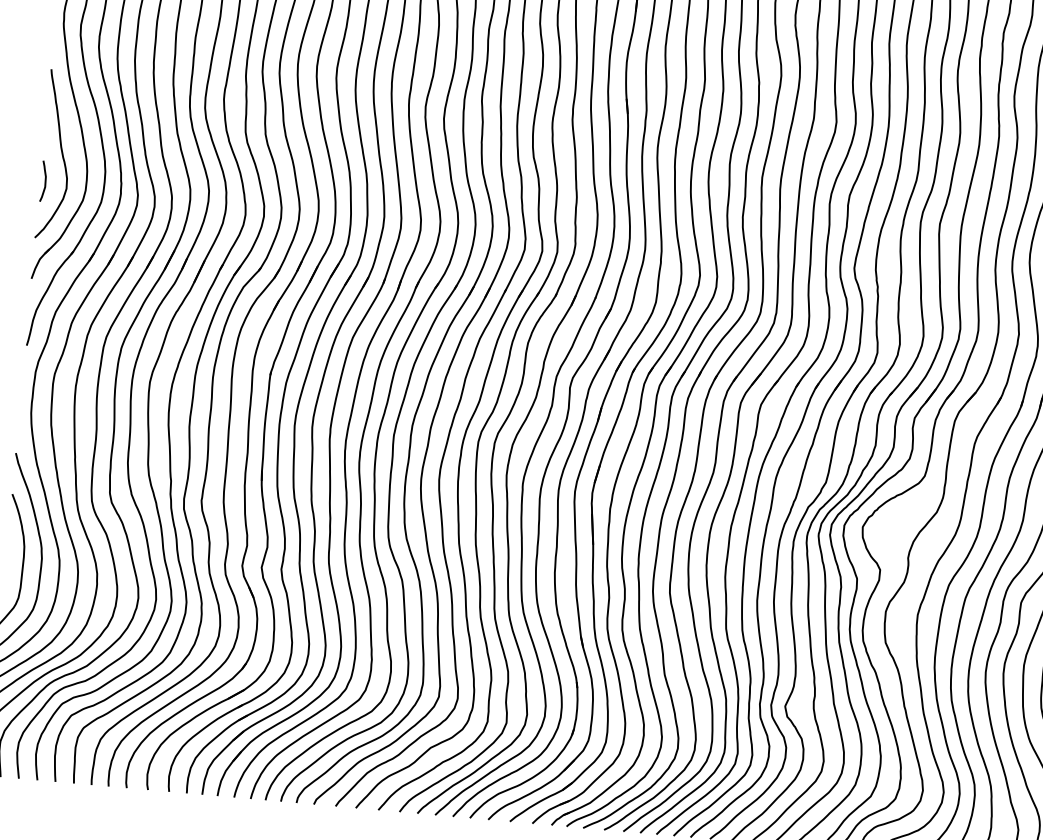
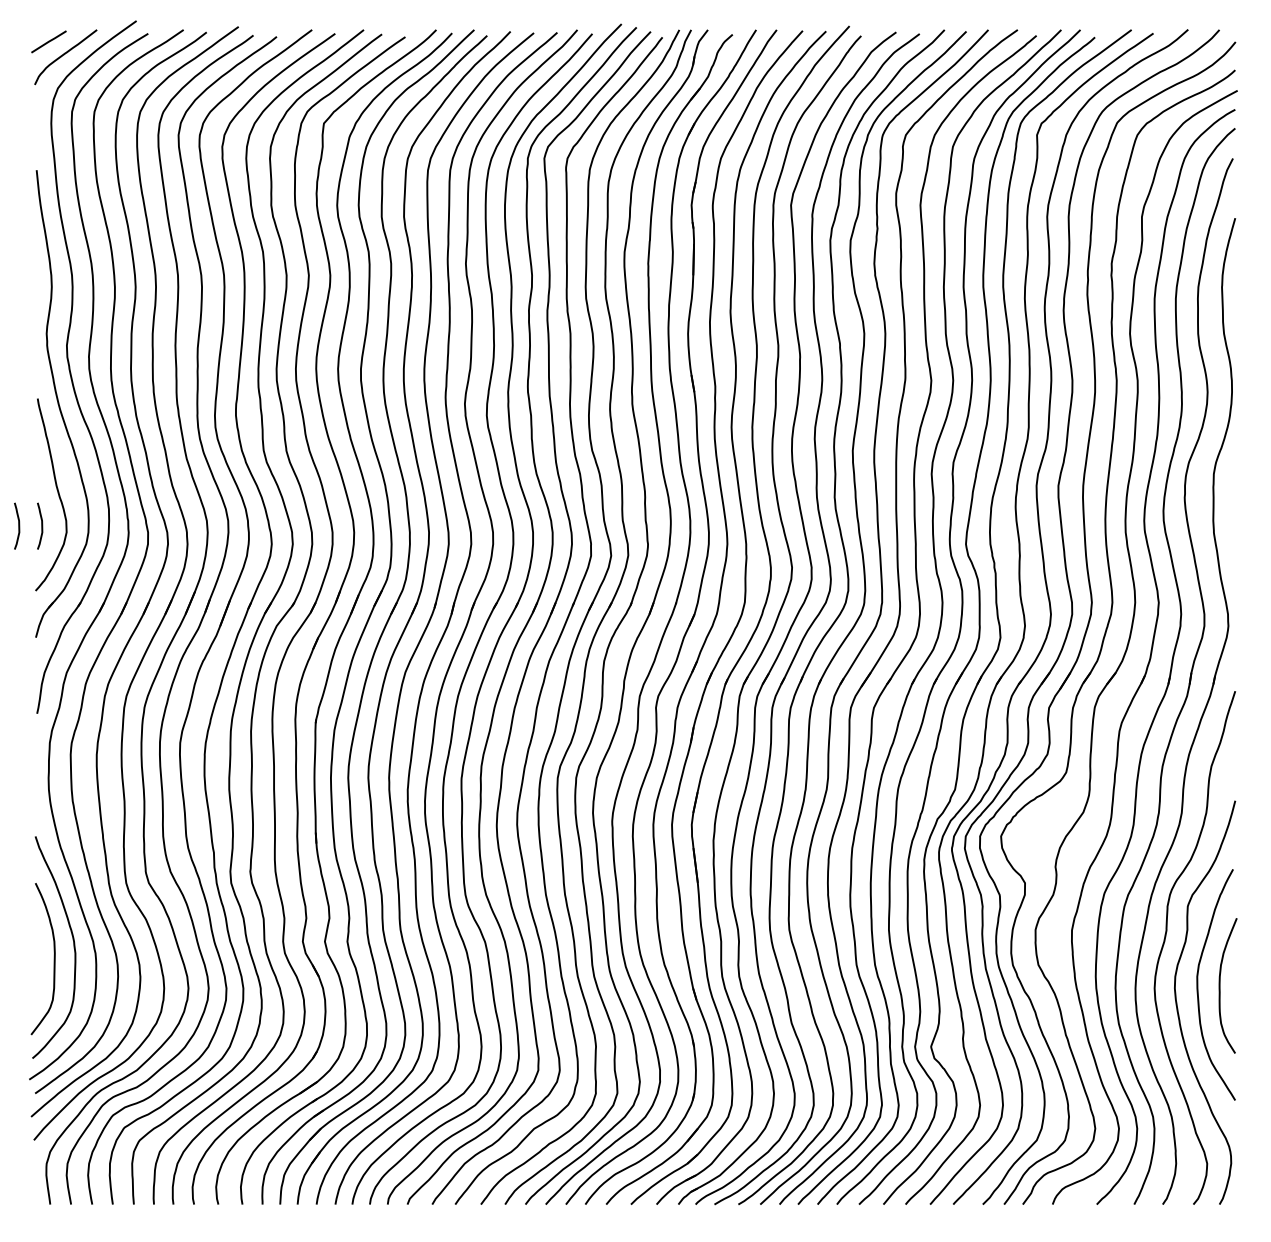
curve: (24, 179) -> (18, 525), added

